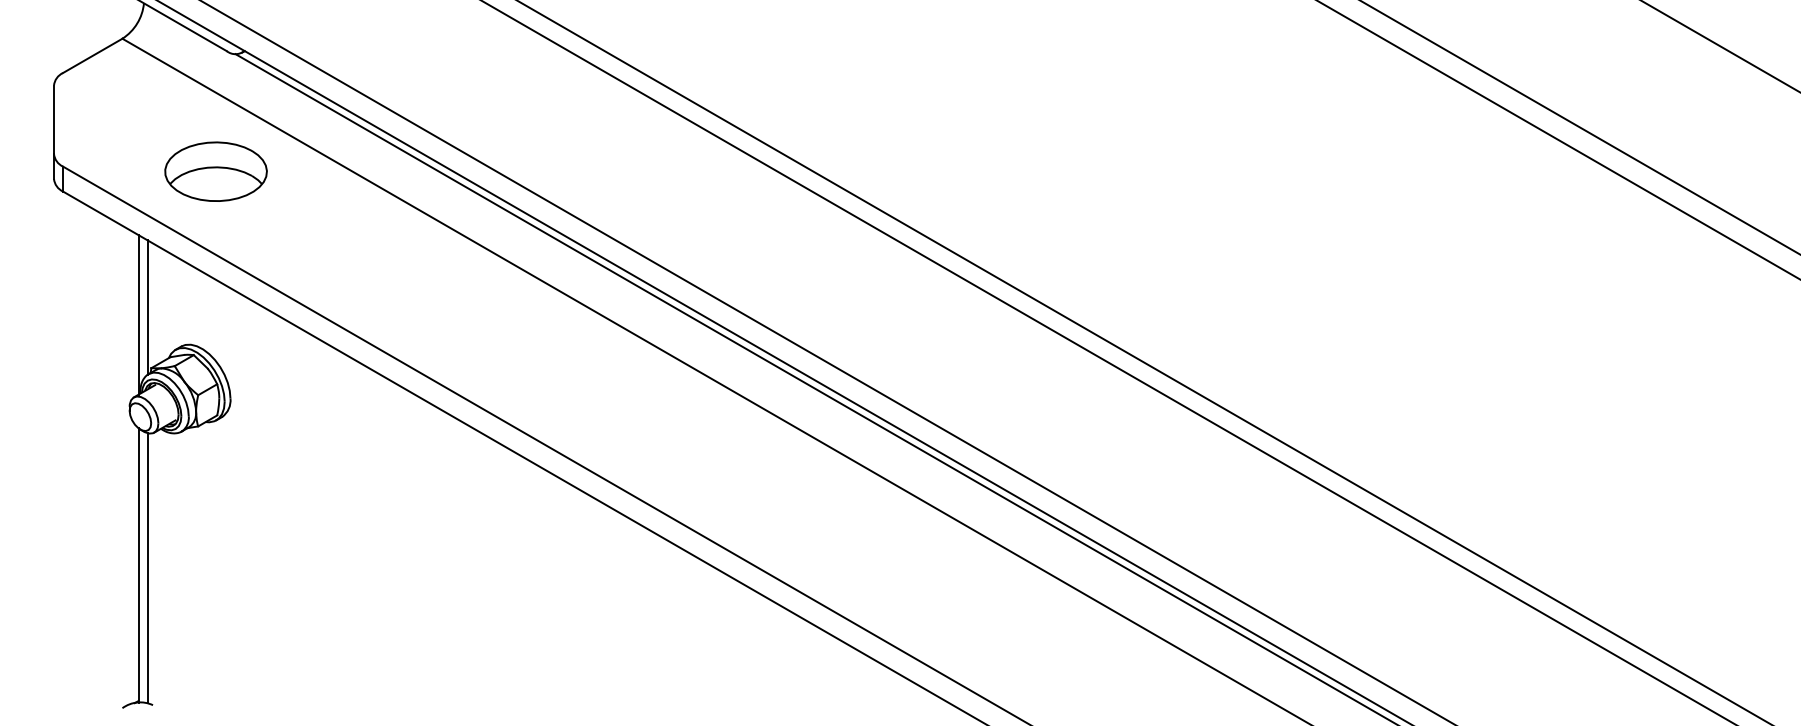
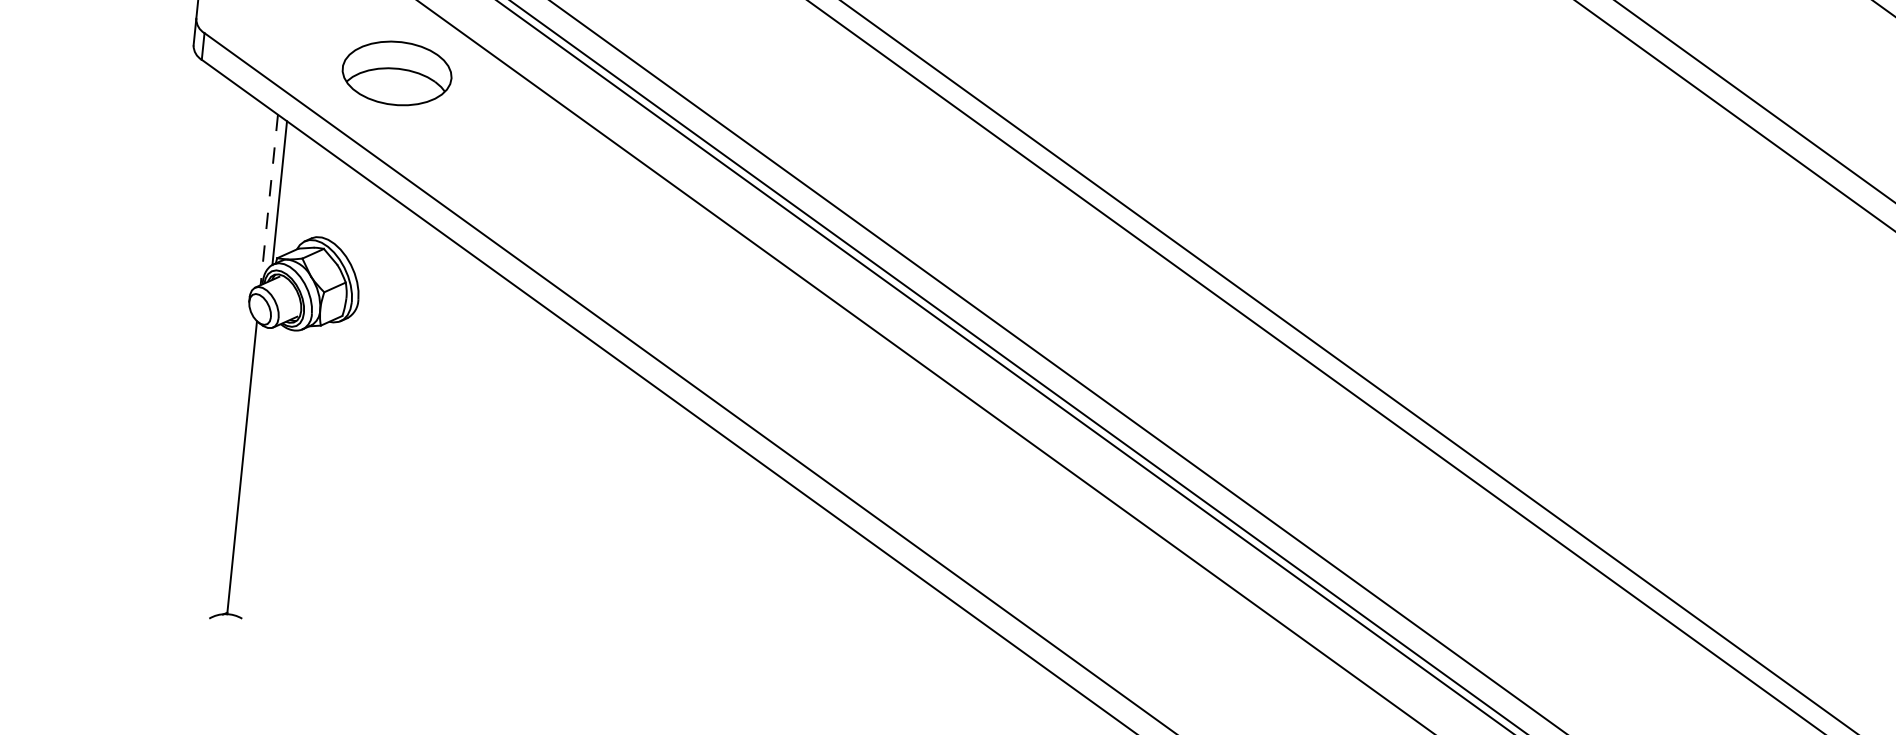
part: (215, 171) -> (396, 73), moved
line: (138, 314) -> (269, 199), solid -> dashed
line: (147, 568) -> (251, 472), removed

